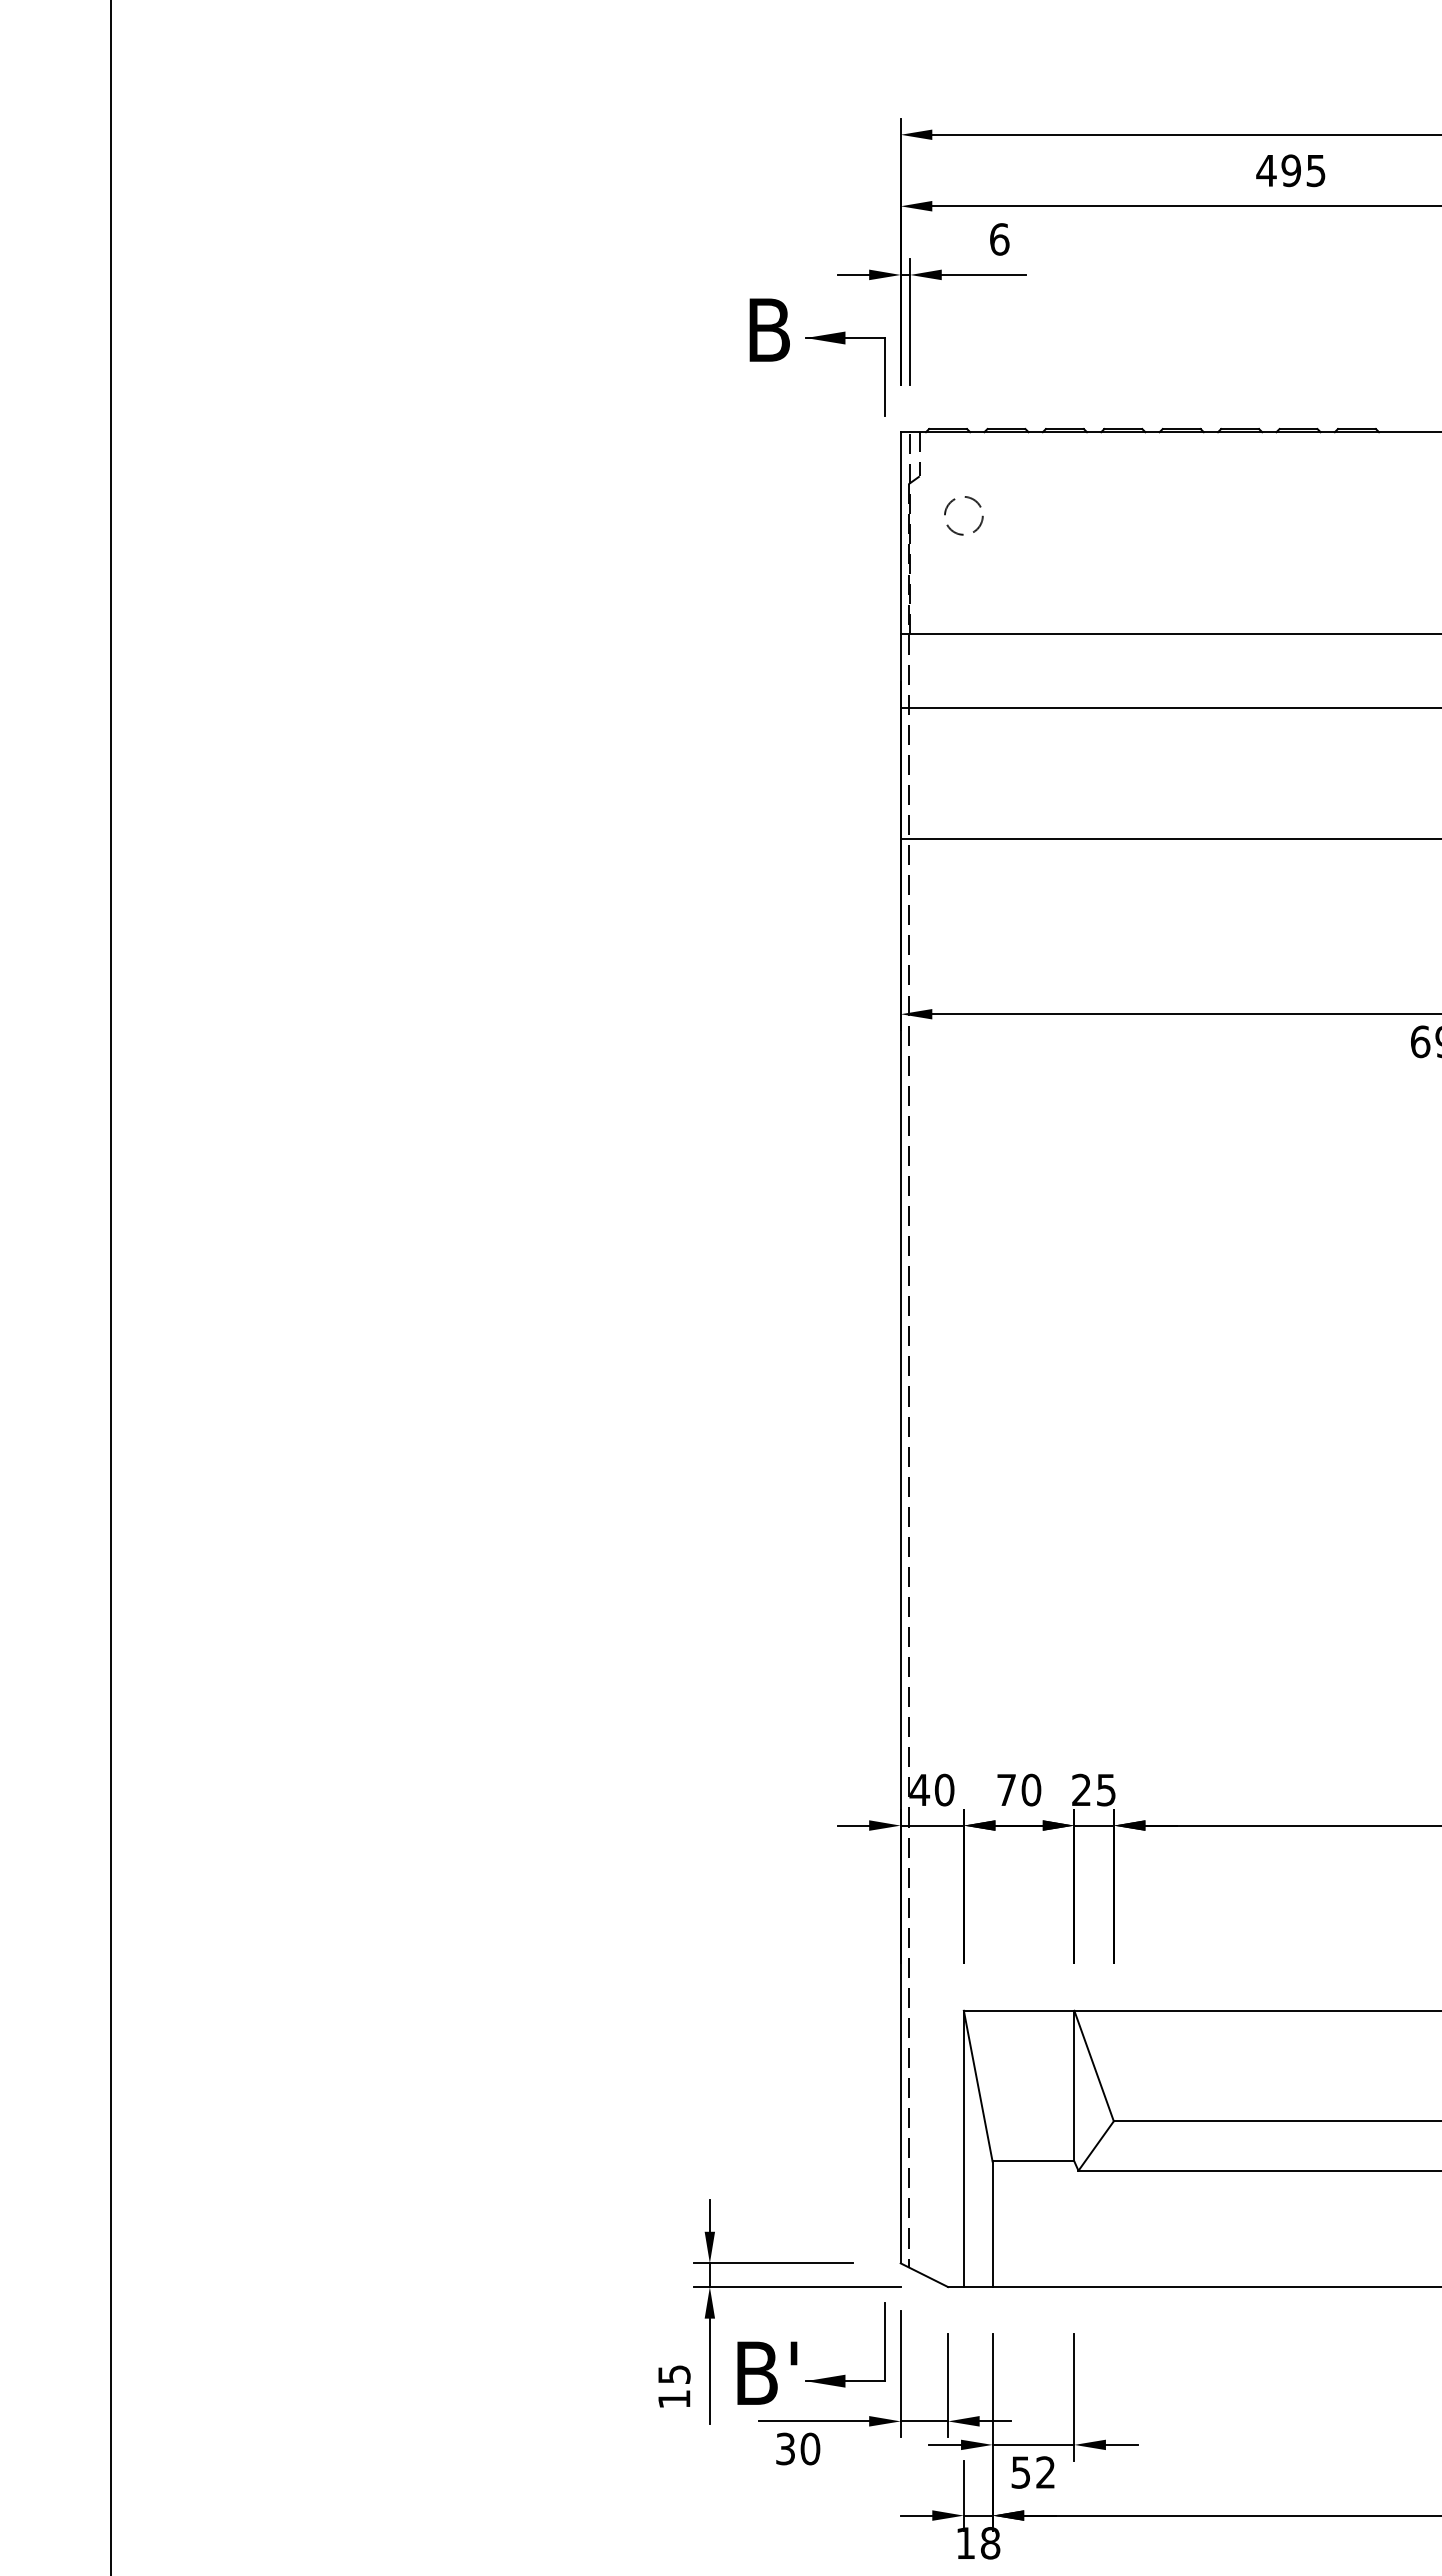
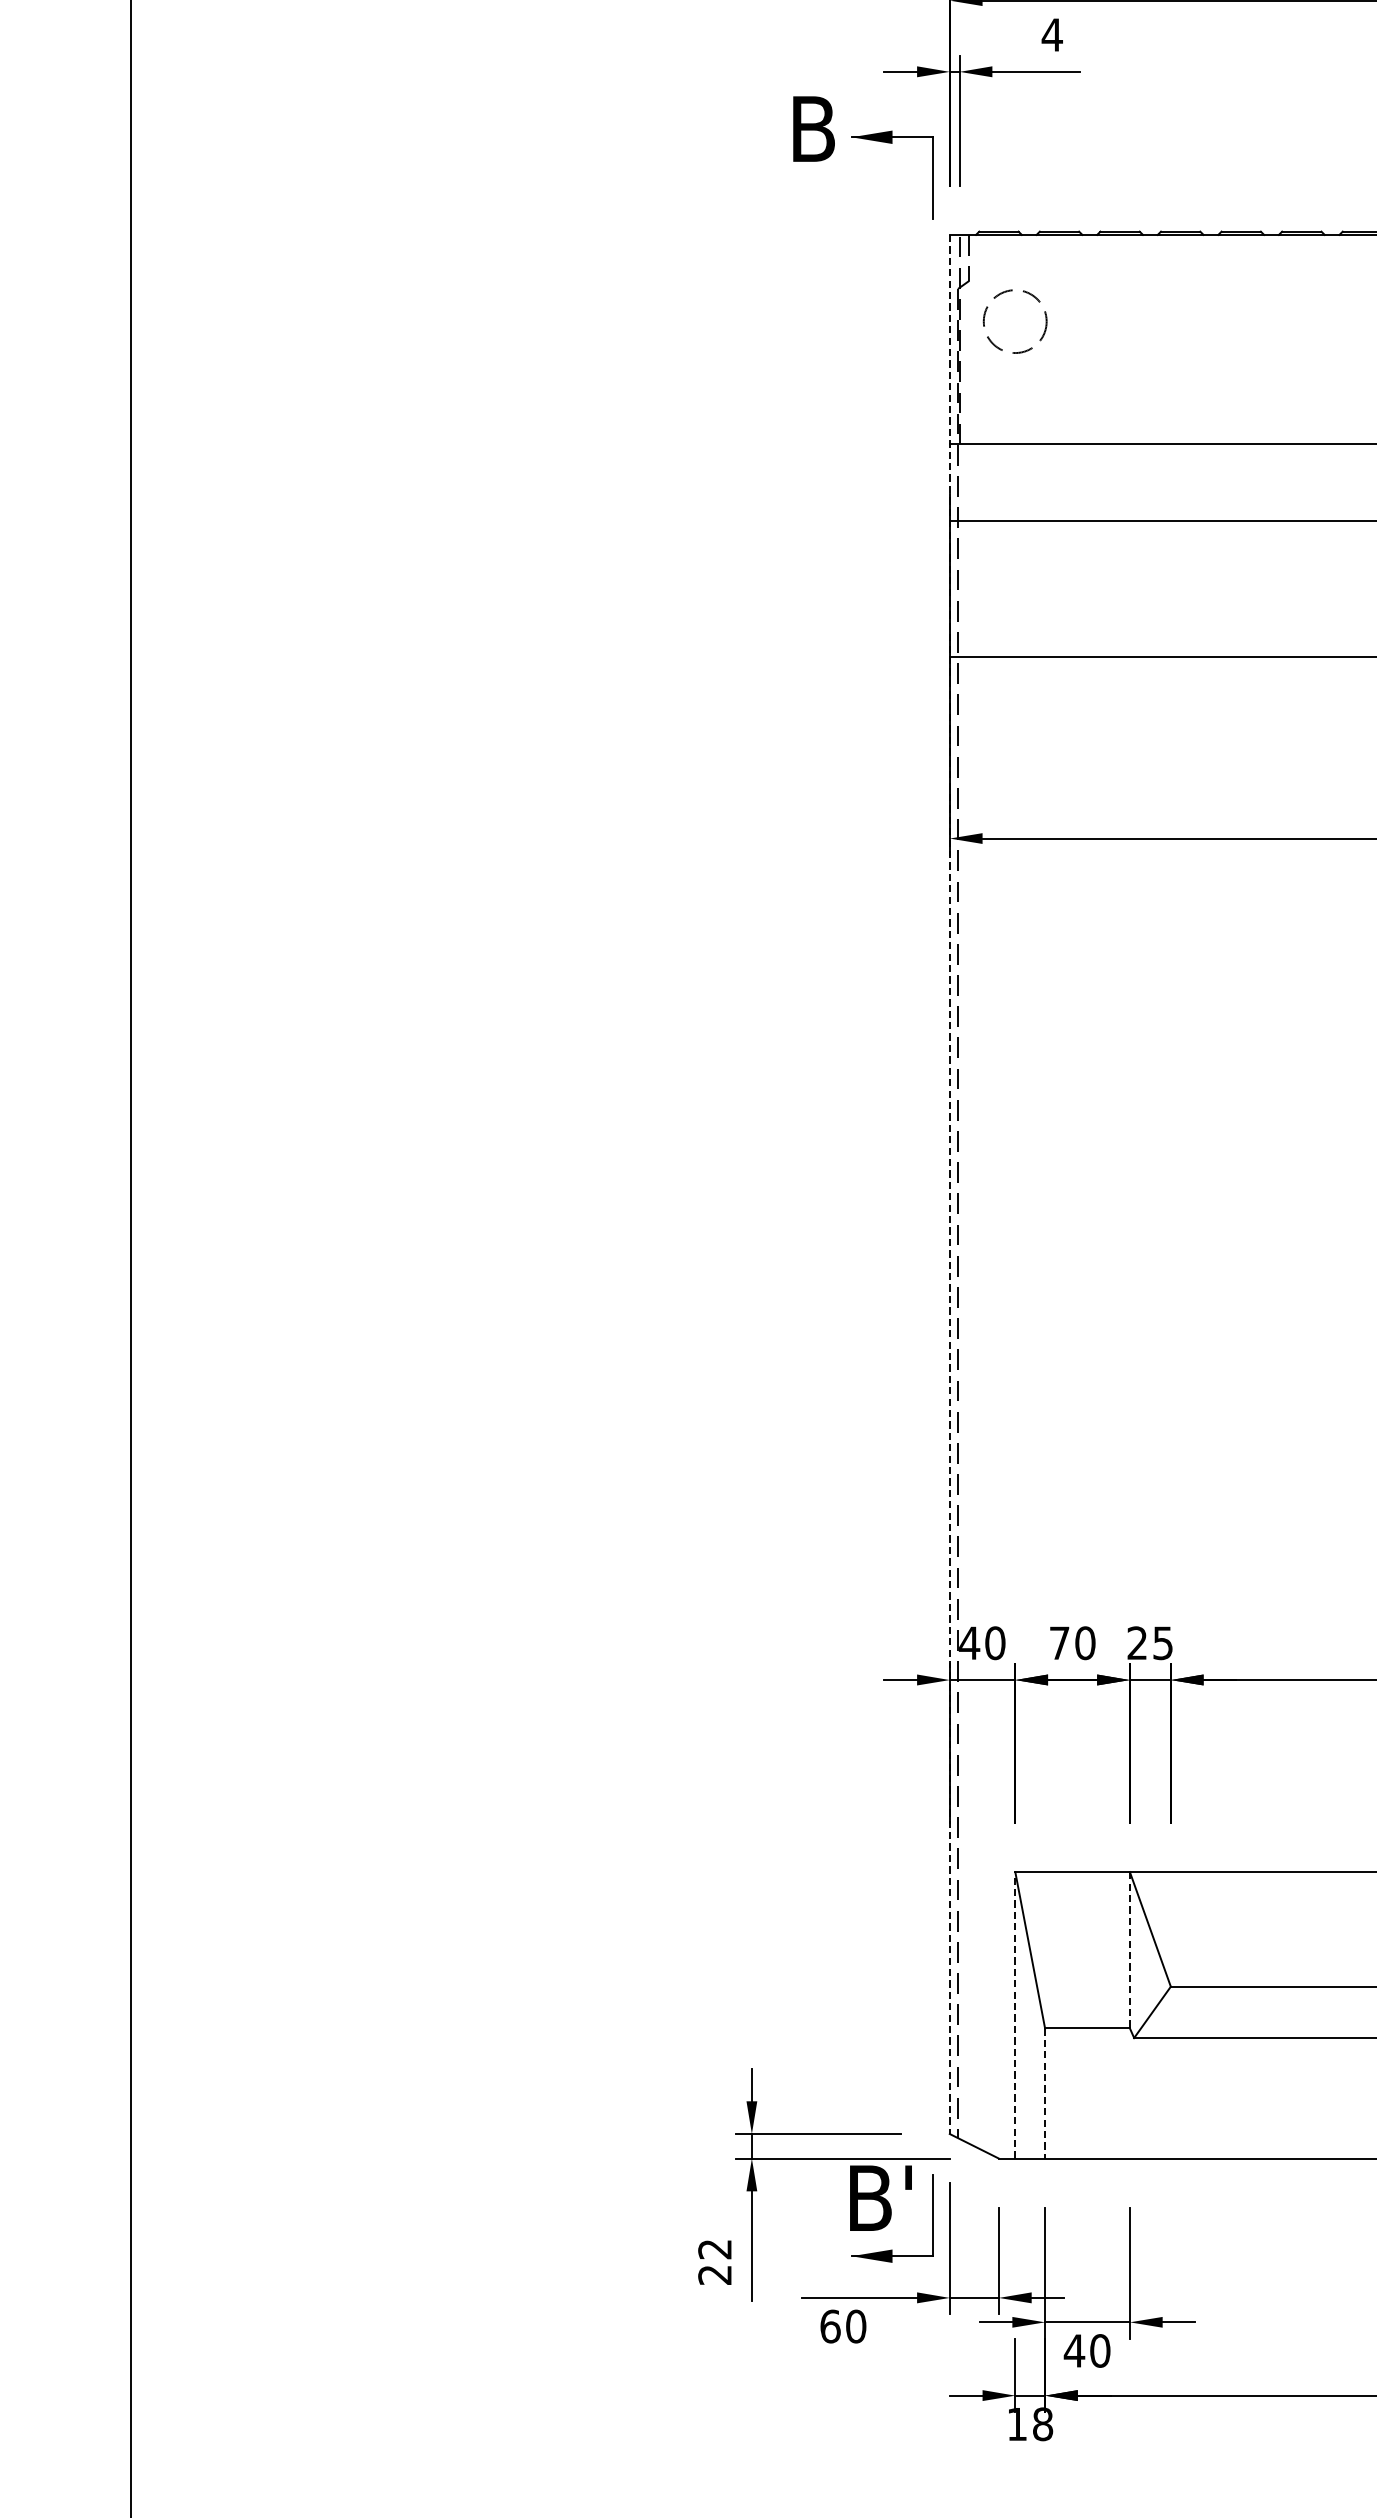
text: (999, 239) -> (1052, 35), 6 -> 4
circle: (963, 515) -> (1014, 321), size x1.6
line: (900, 1347) -> (949, 1184), solid -> dashed
line: (1074, 2086) -> (1130, 1950), solid -> dashed
line: (963, 2148) -> (1014, 2014), solid -> dashed
line: (992, 2224) -> (1045, 2093), solid -> dashed
text: (767, 2372) -> (881, 2197), moved
text: (674, 2386) -> (715, 2261), 15 -> 22
text: (785, 2448) -> (830, 2326), 30 -> 60
text: (1032, 2472) -> (1086, 2350), 52 -> 40

